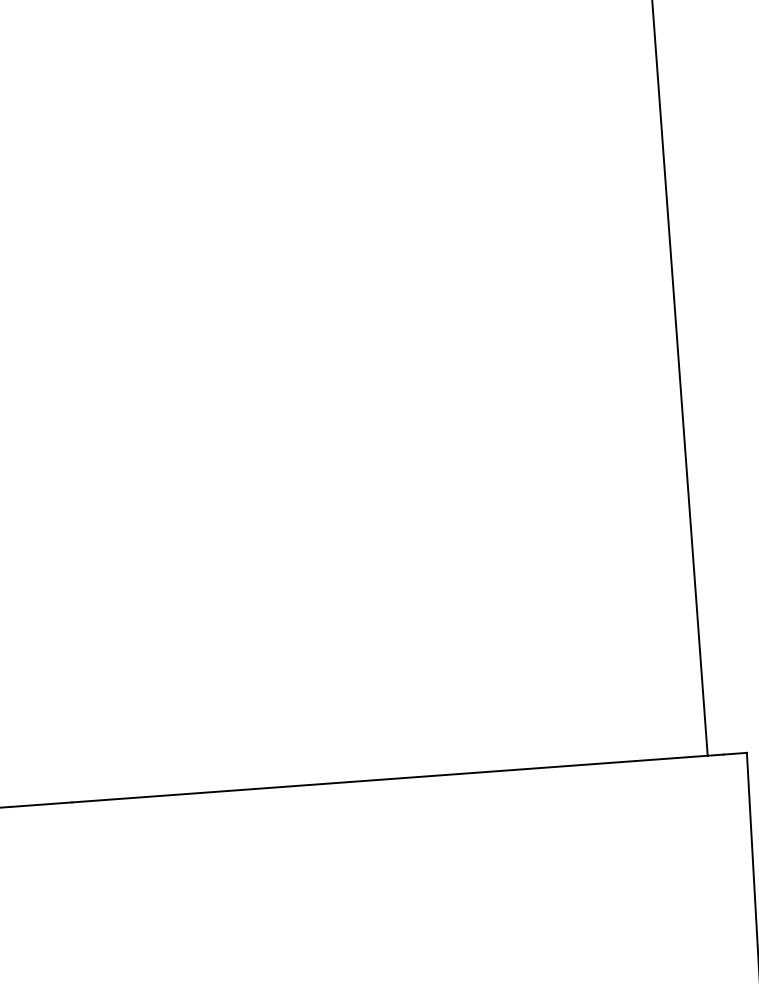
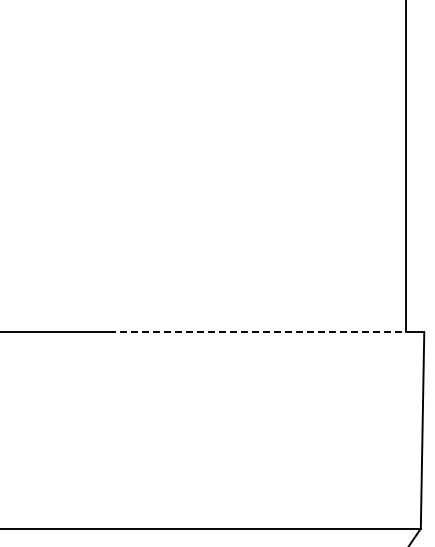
line: (397, 778) -> (262, 332), solid -> dashed

